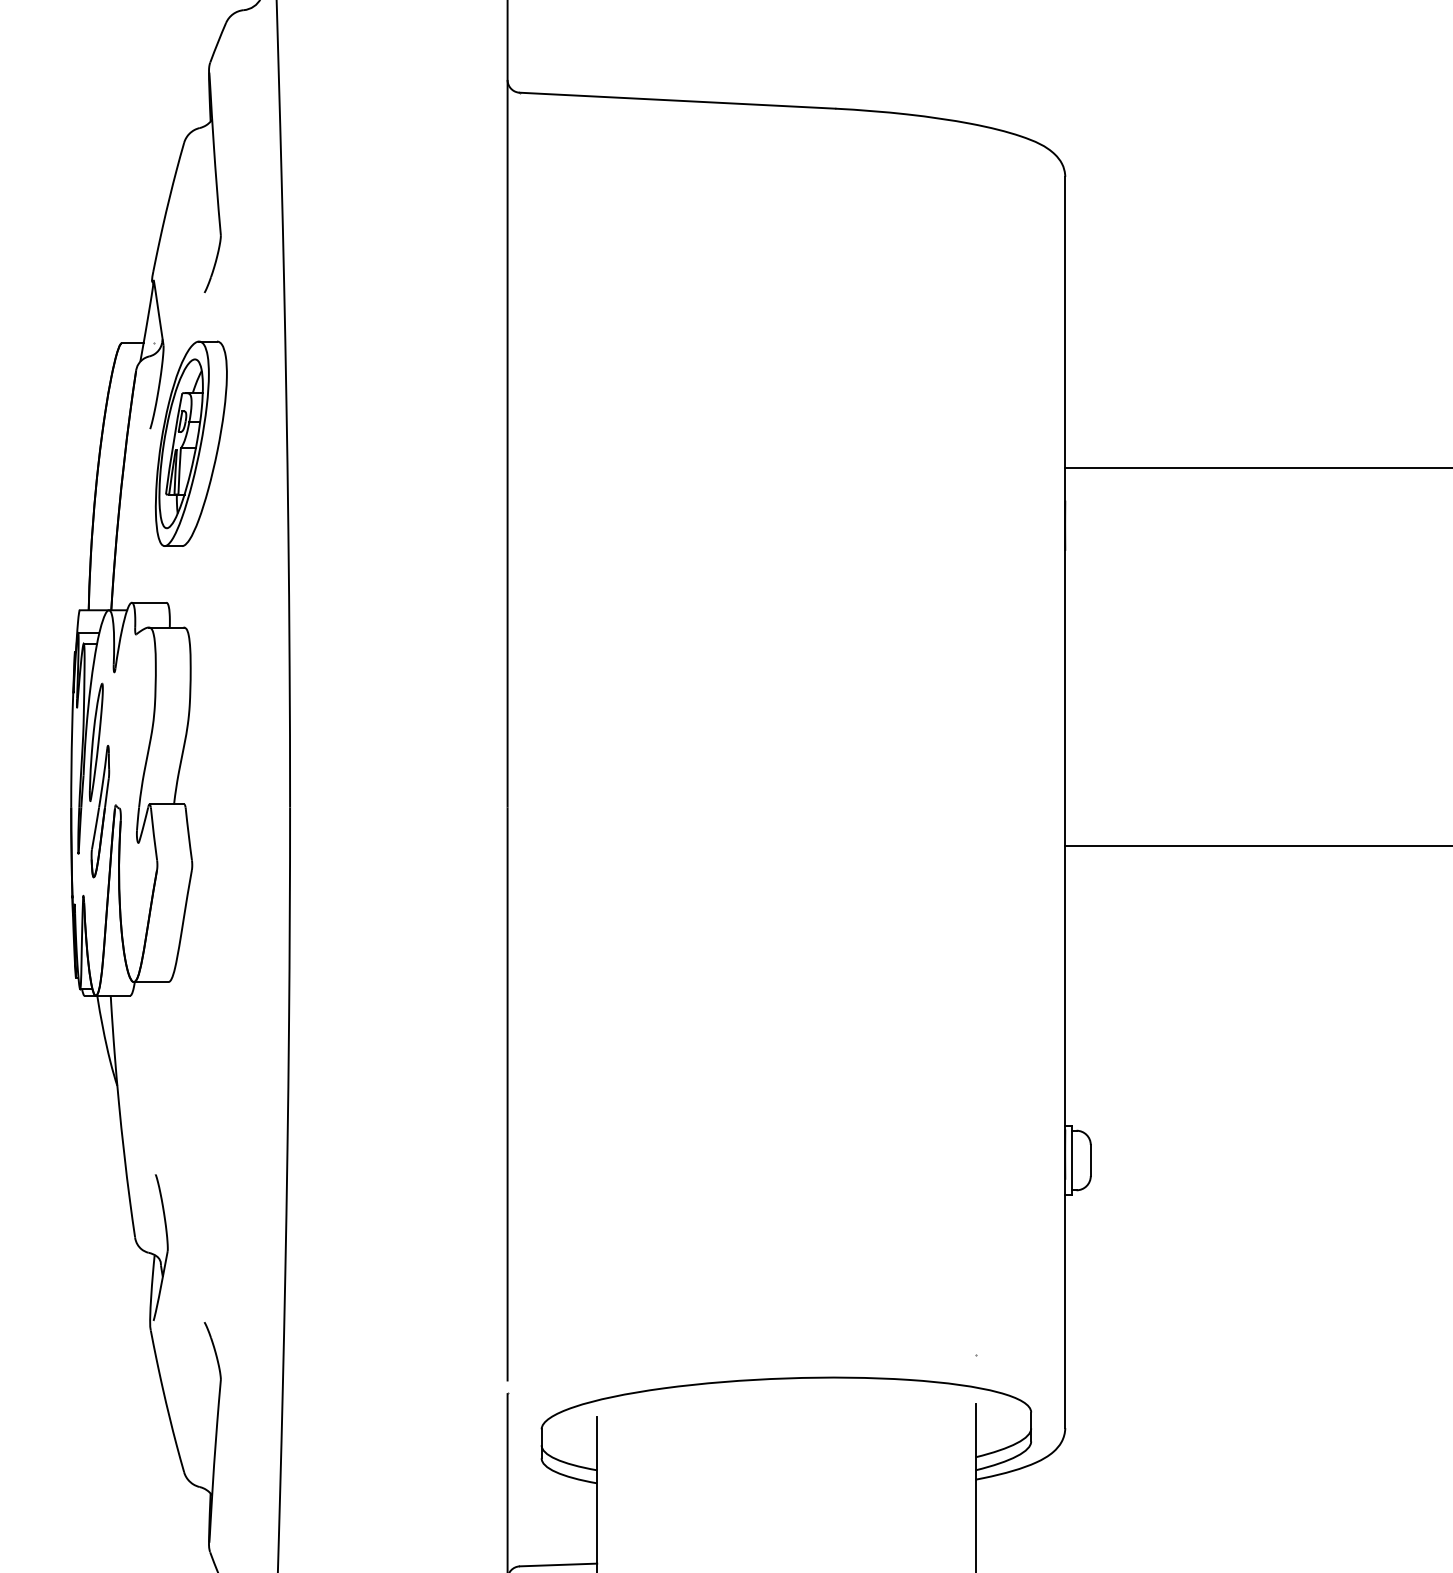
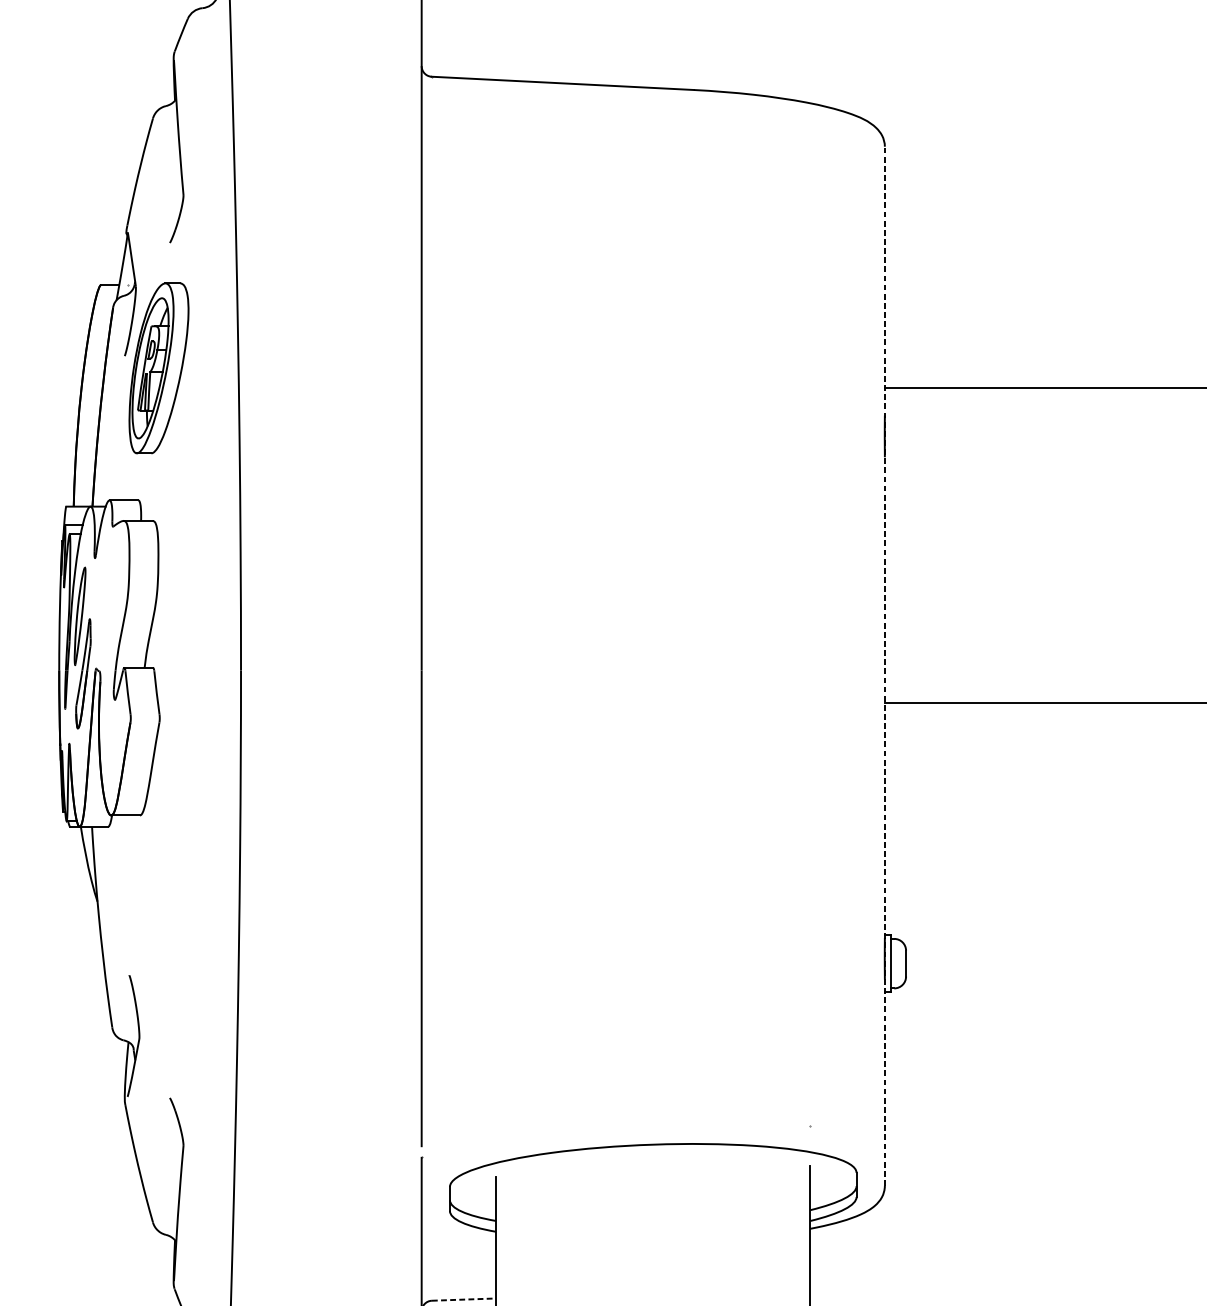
line: (1065, 802) -> (885, 666), solid -> dashed
line: (558, 1564) -> (463, 1299), solid -> dashed

